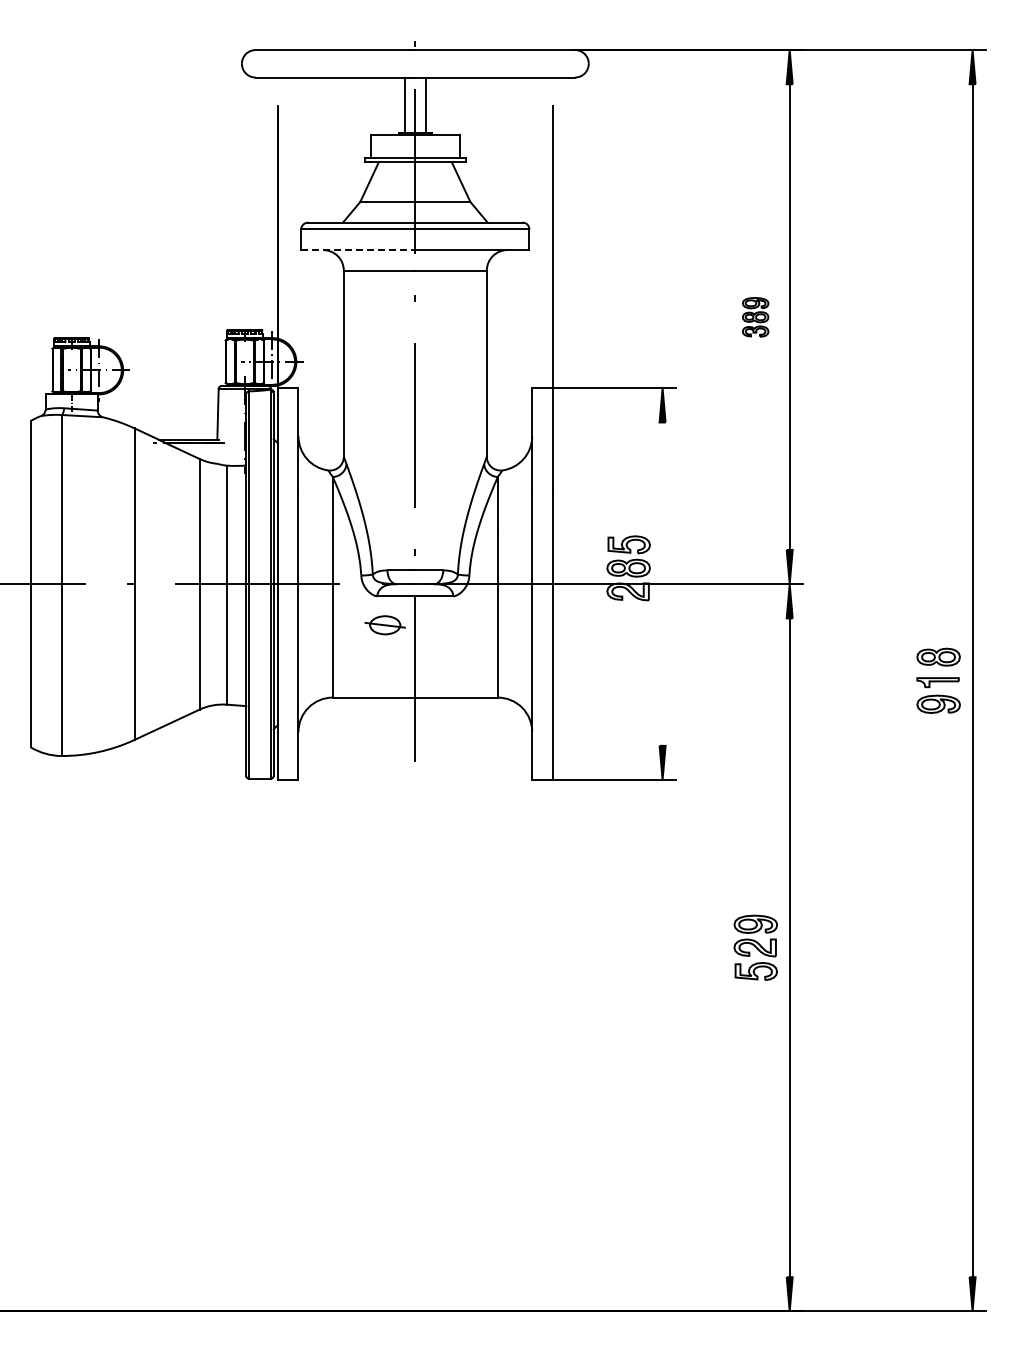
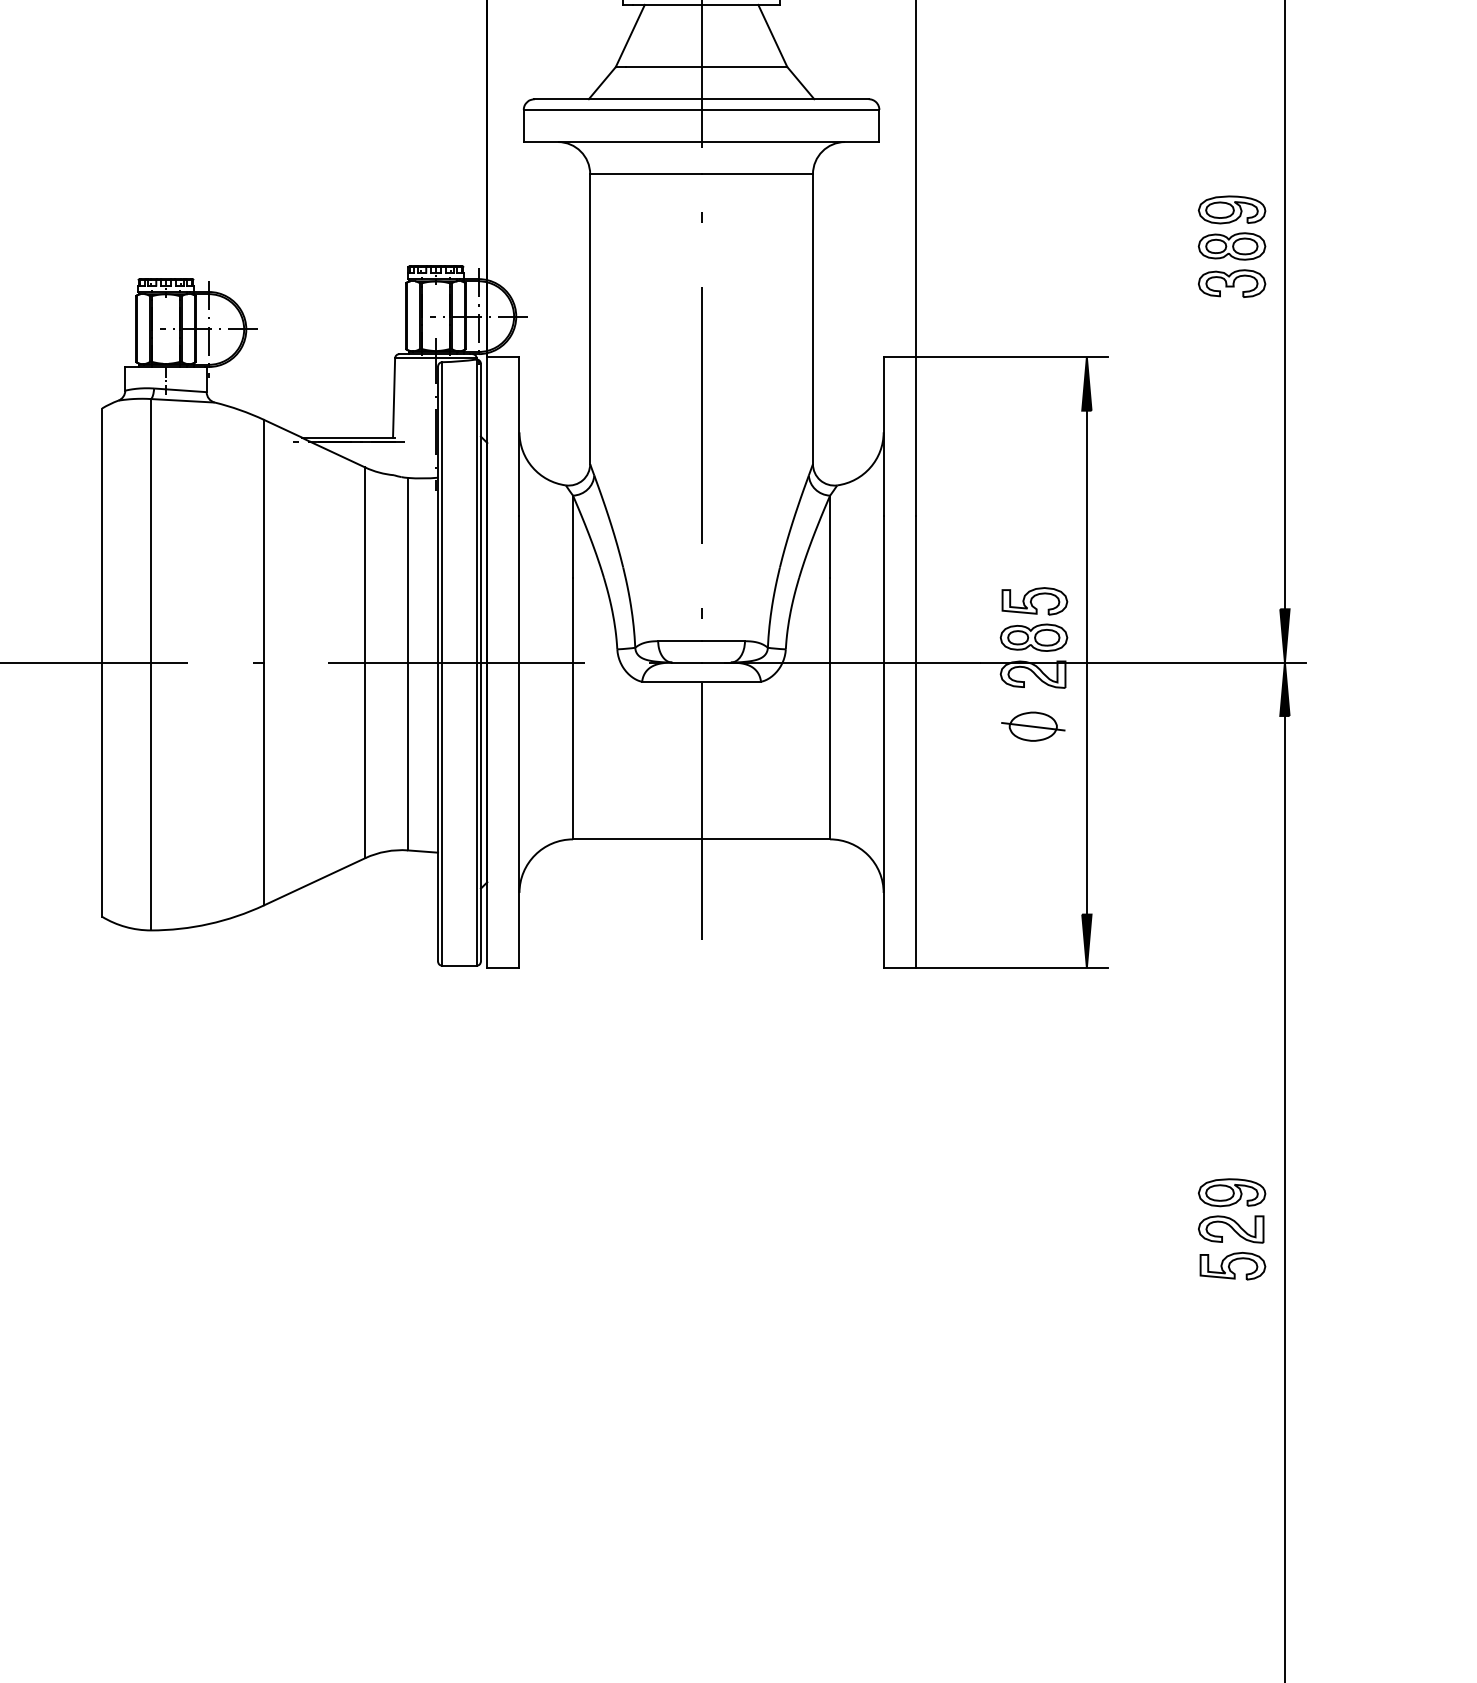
line: (358, 250) -> (612, 142), dashed -> solid
part: (755, 317) -> (1231, 247), size x1.67
line: (662, 583) -> (1086, 661), added
part: (384, 625) -> (1032, 727), moved

